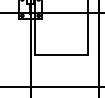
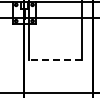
line: (61, 54) -> (55, 59), solid -> dashed

